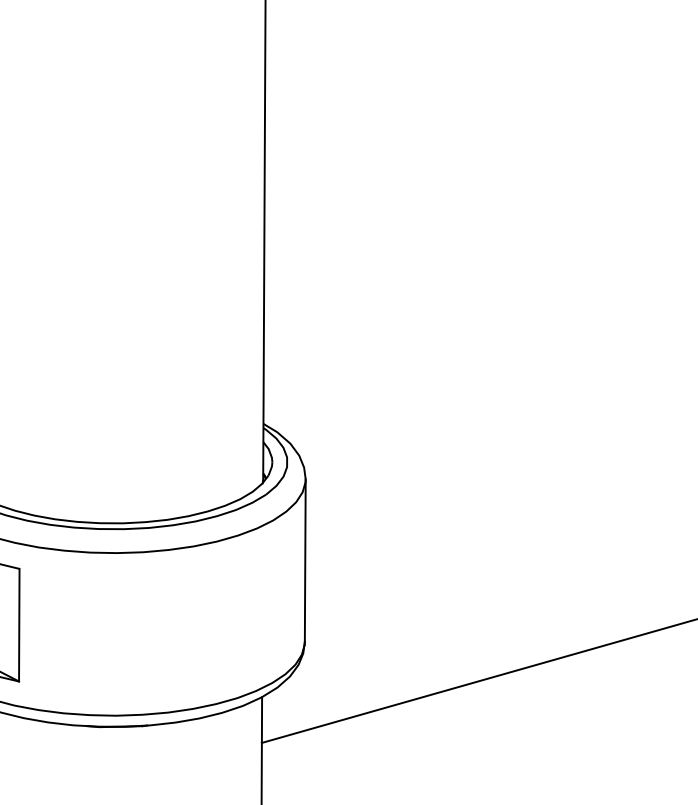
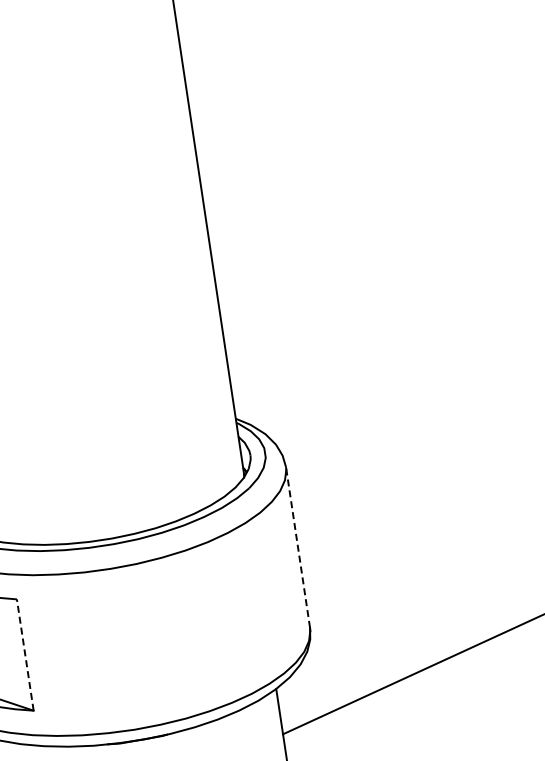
line: (305, 560) -> (298, 547), solid -> dashed
line: (19, 624) -> (25, 654), solid -> dashed

